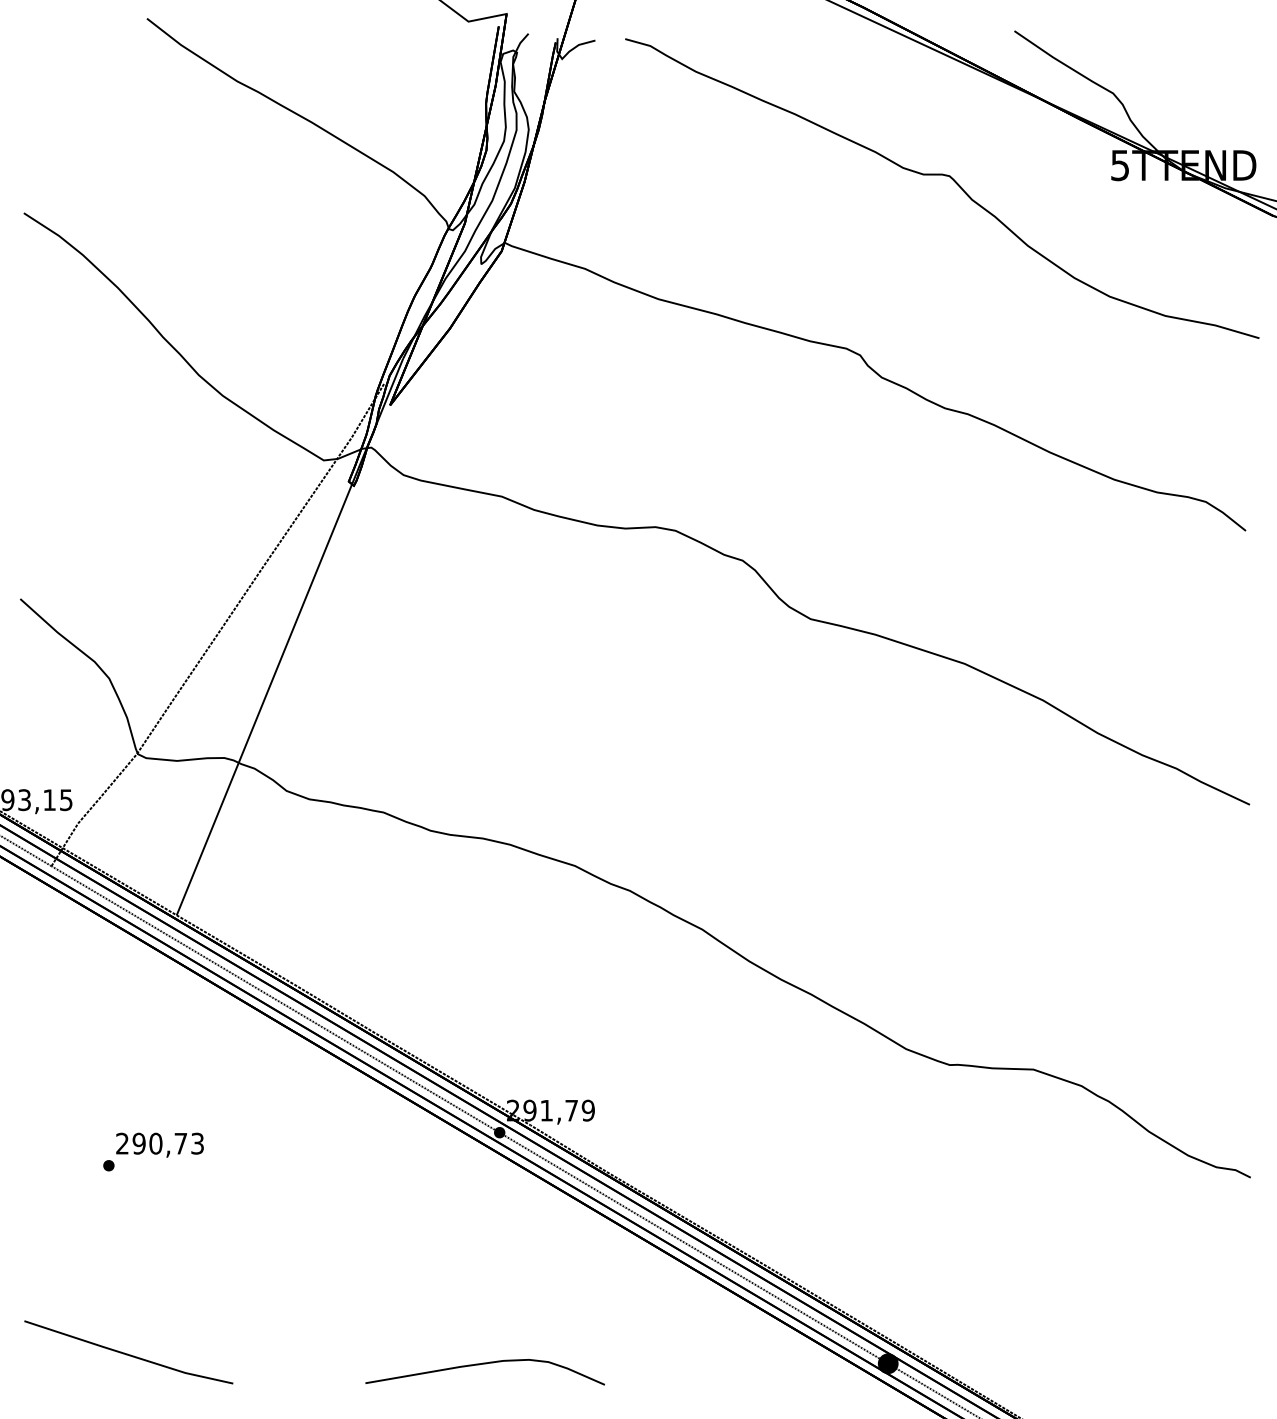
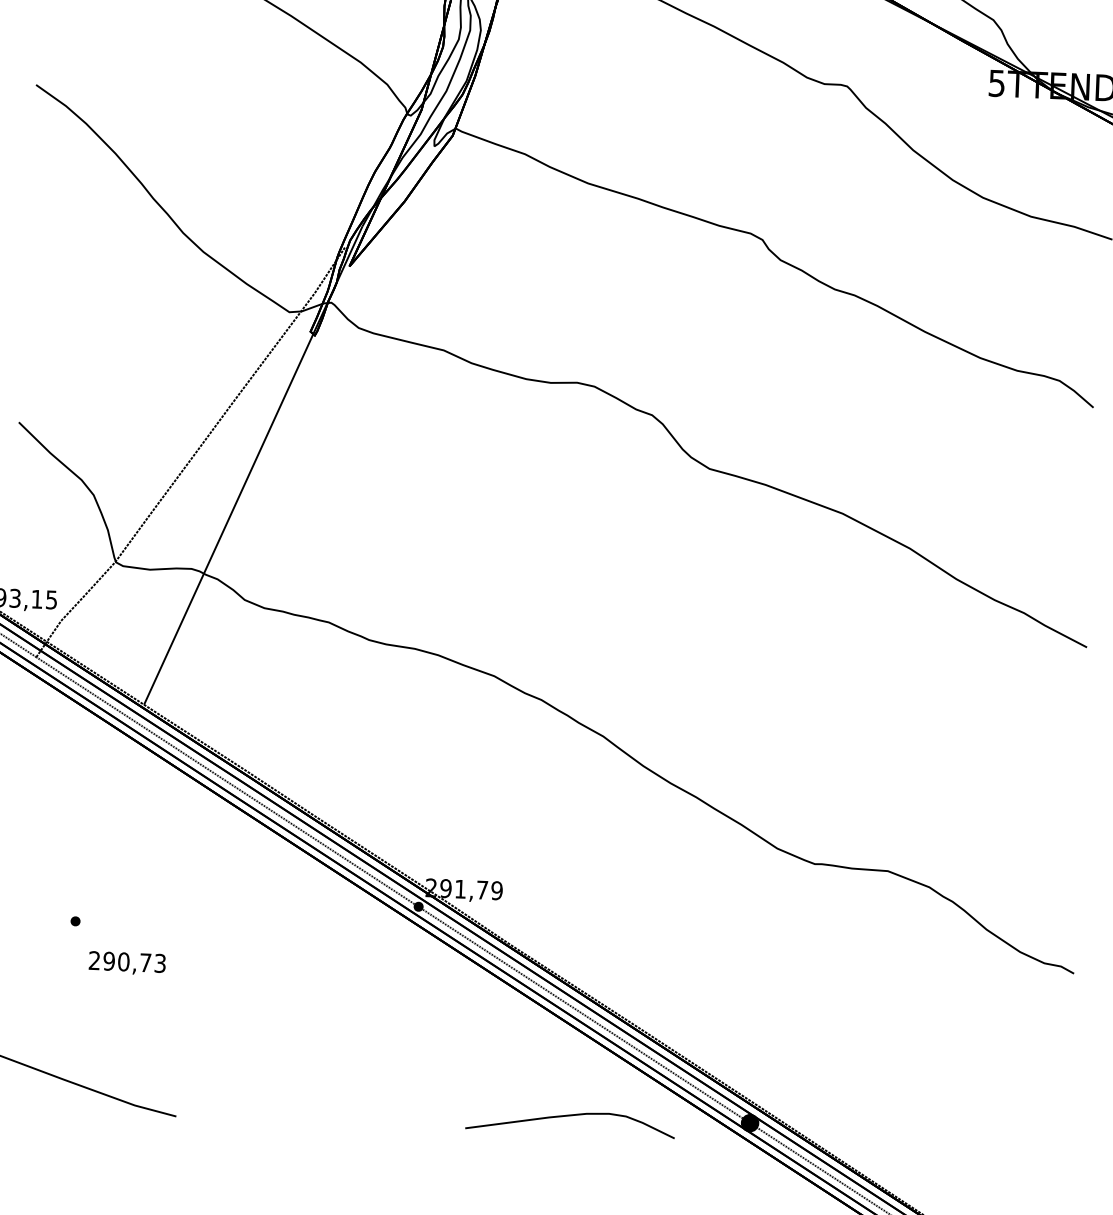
text: (159, 1144) -> (126, 962), moved
curve: (484, 1364) -> (570, 1116), moved

